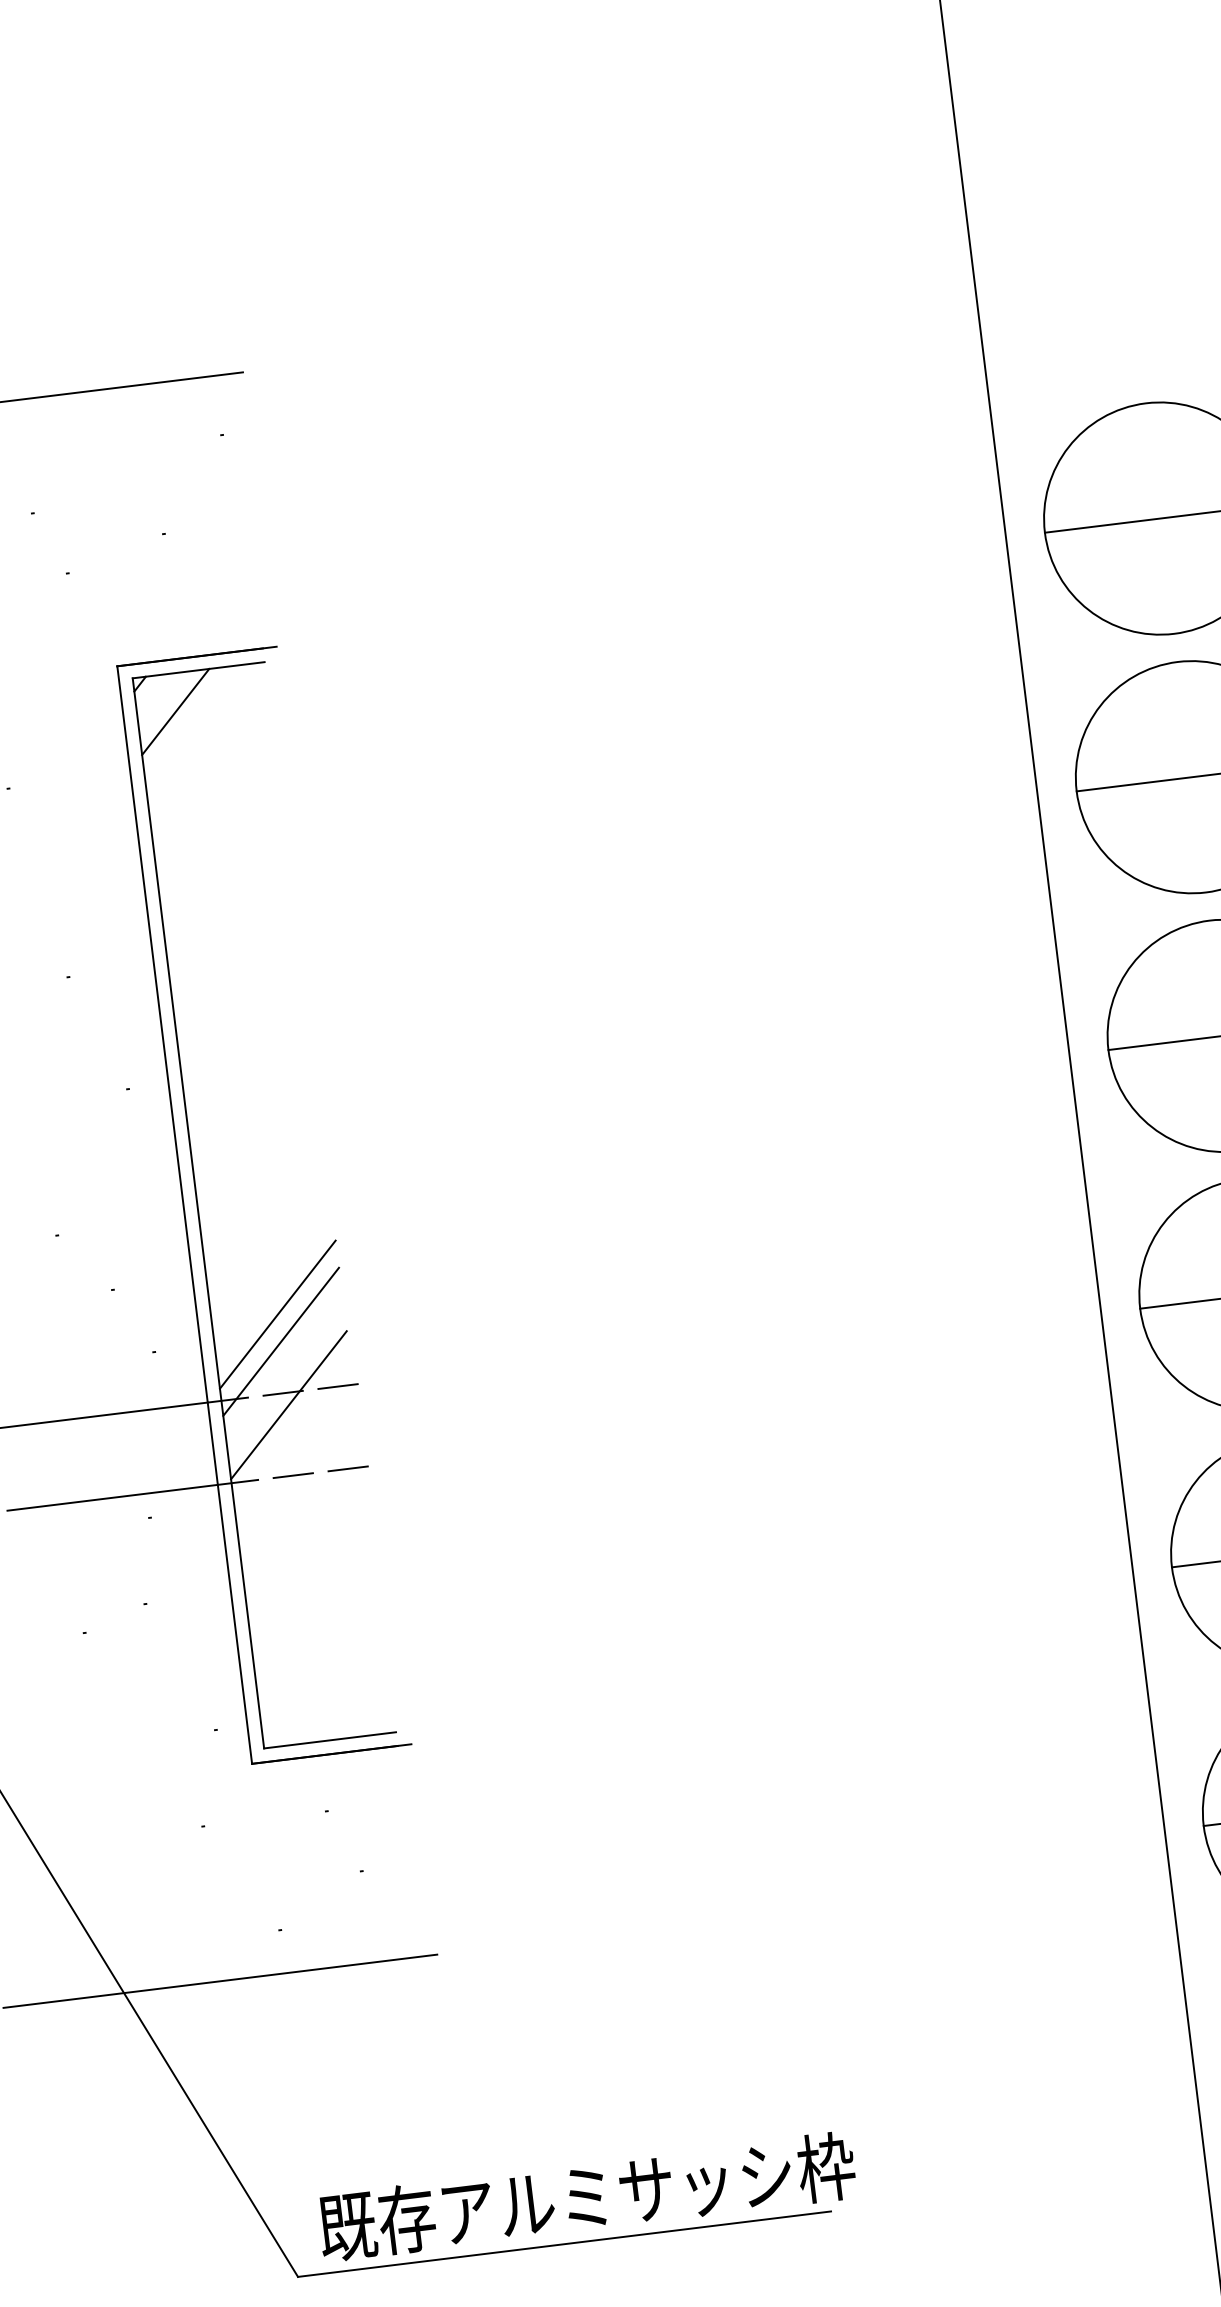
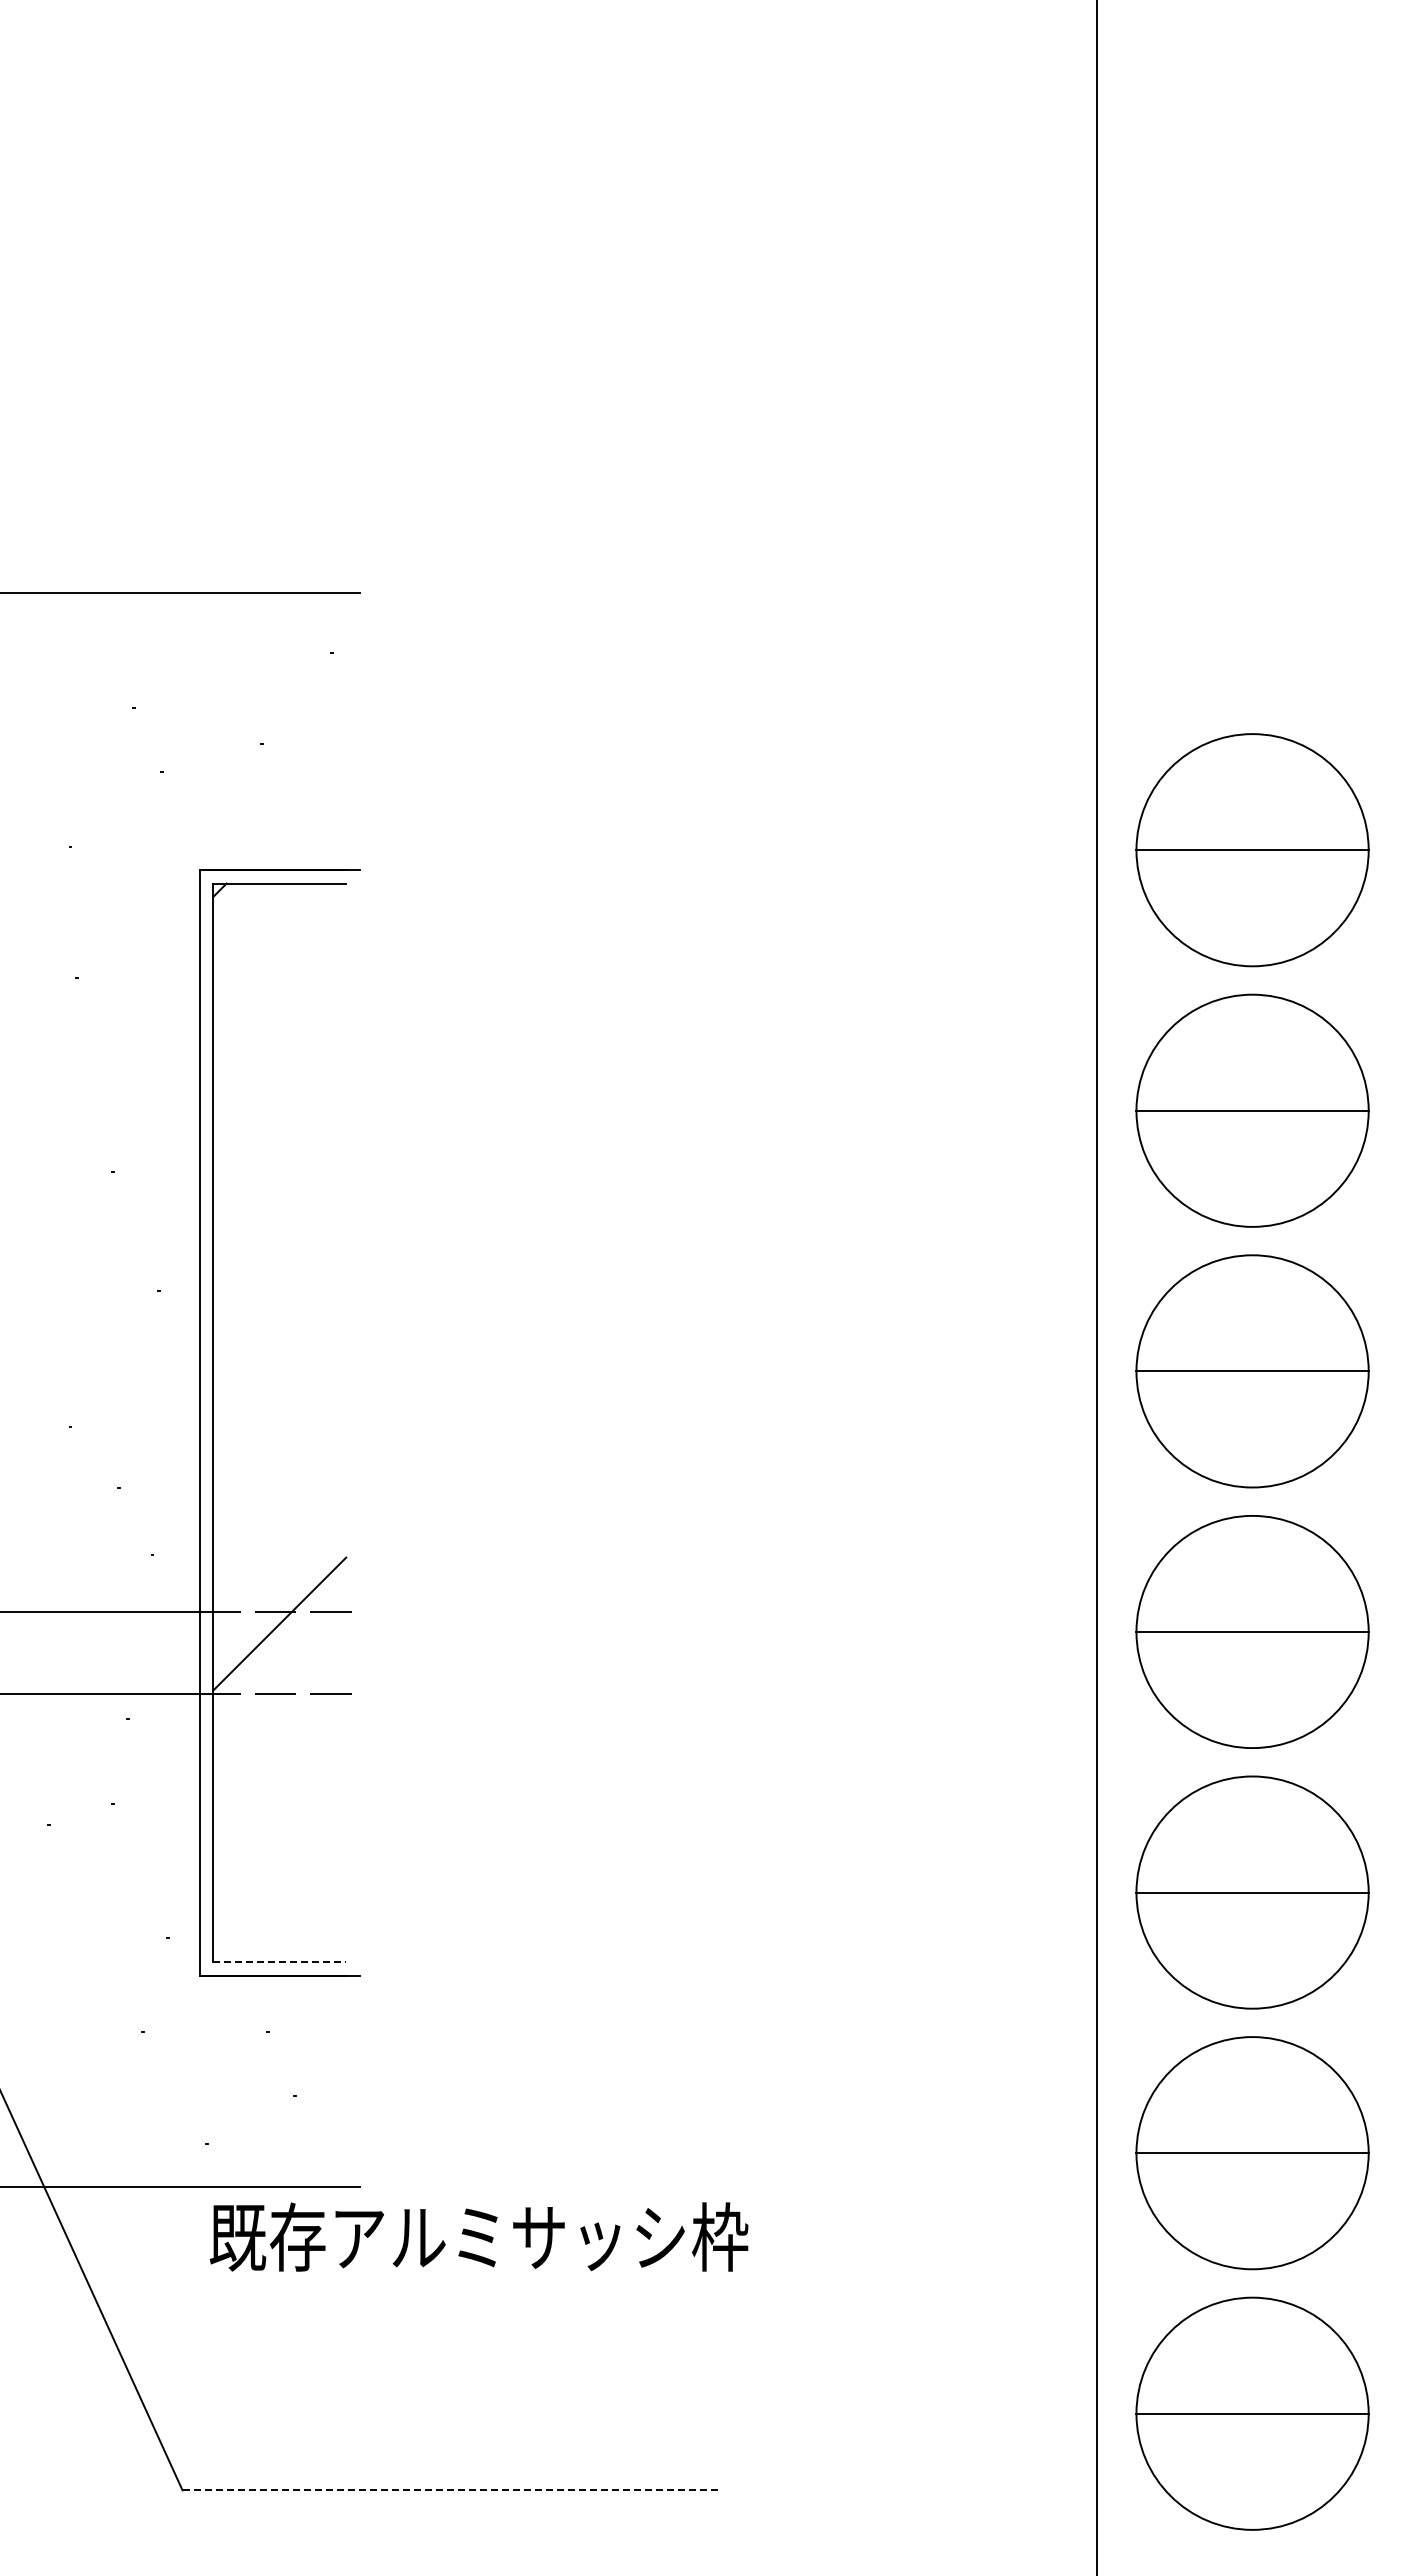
line: (175, 711) -> (251, 921), removed
line: (277, 1314) -> (279, 1532), removed
line: (280, 1341) -> (279, 1559), removed
line: (330, 1740) -> (280, 1961), solid -> dashed
text: (586, 2196) -> (478, 2236), moved
line: (564, 2244) -> (451, 2490), solid -> dashed

